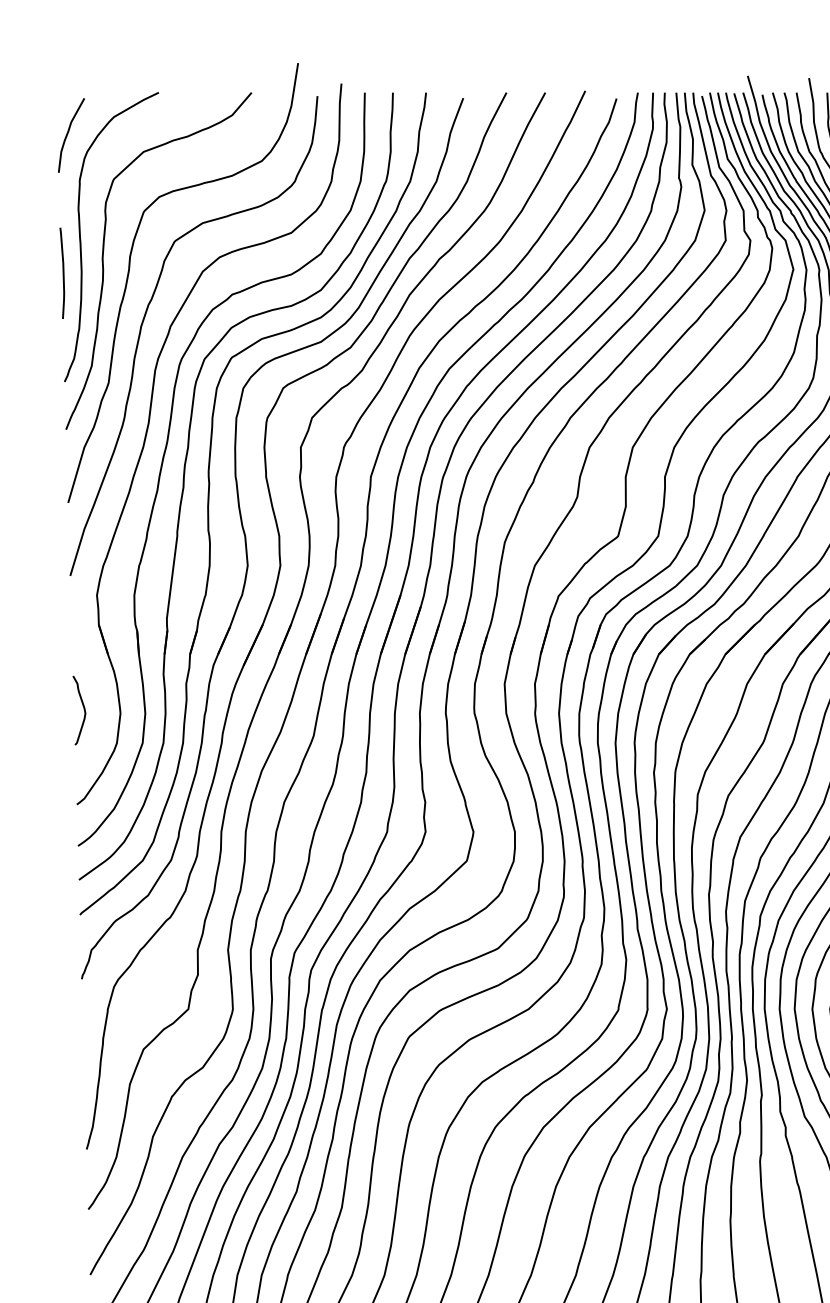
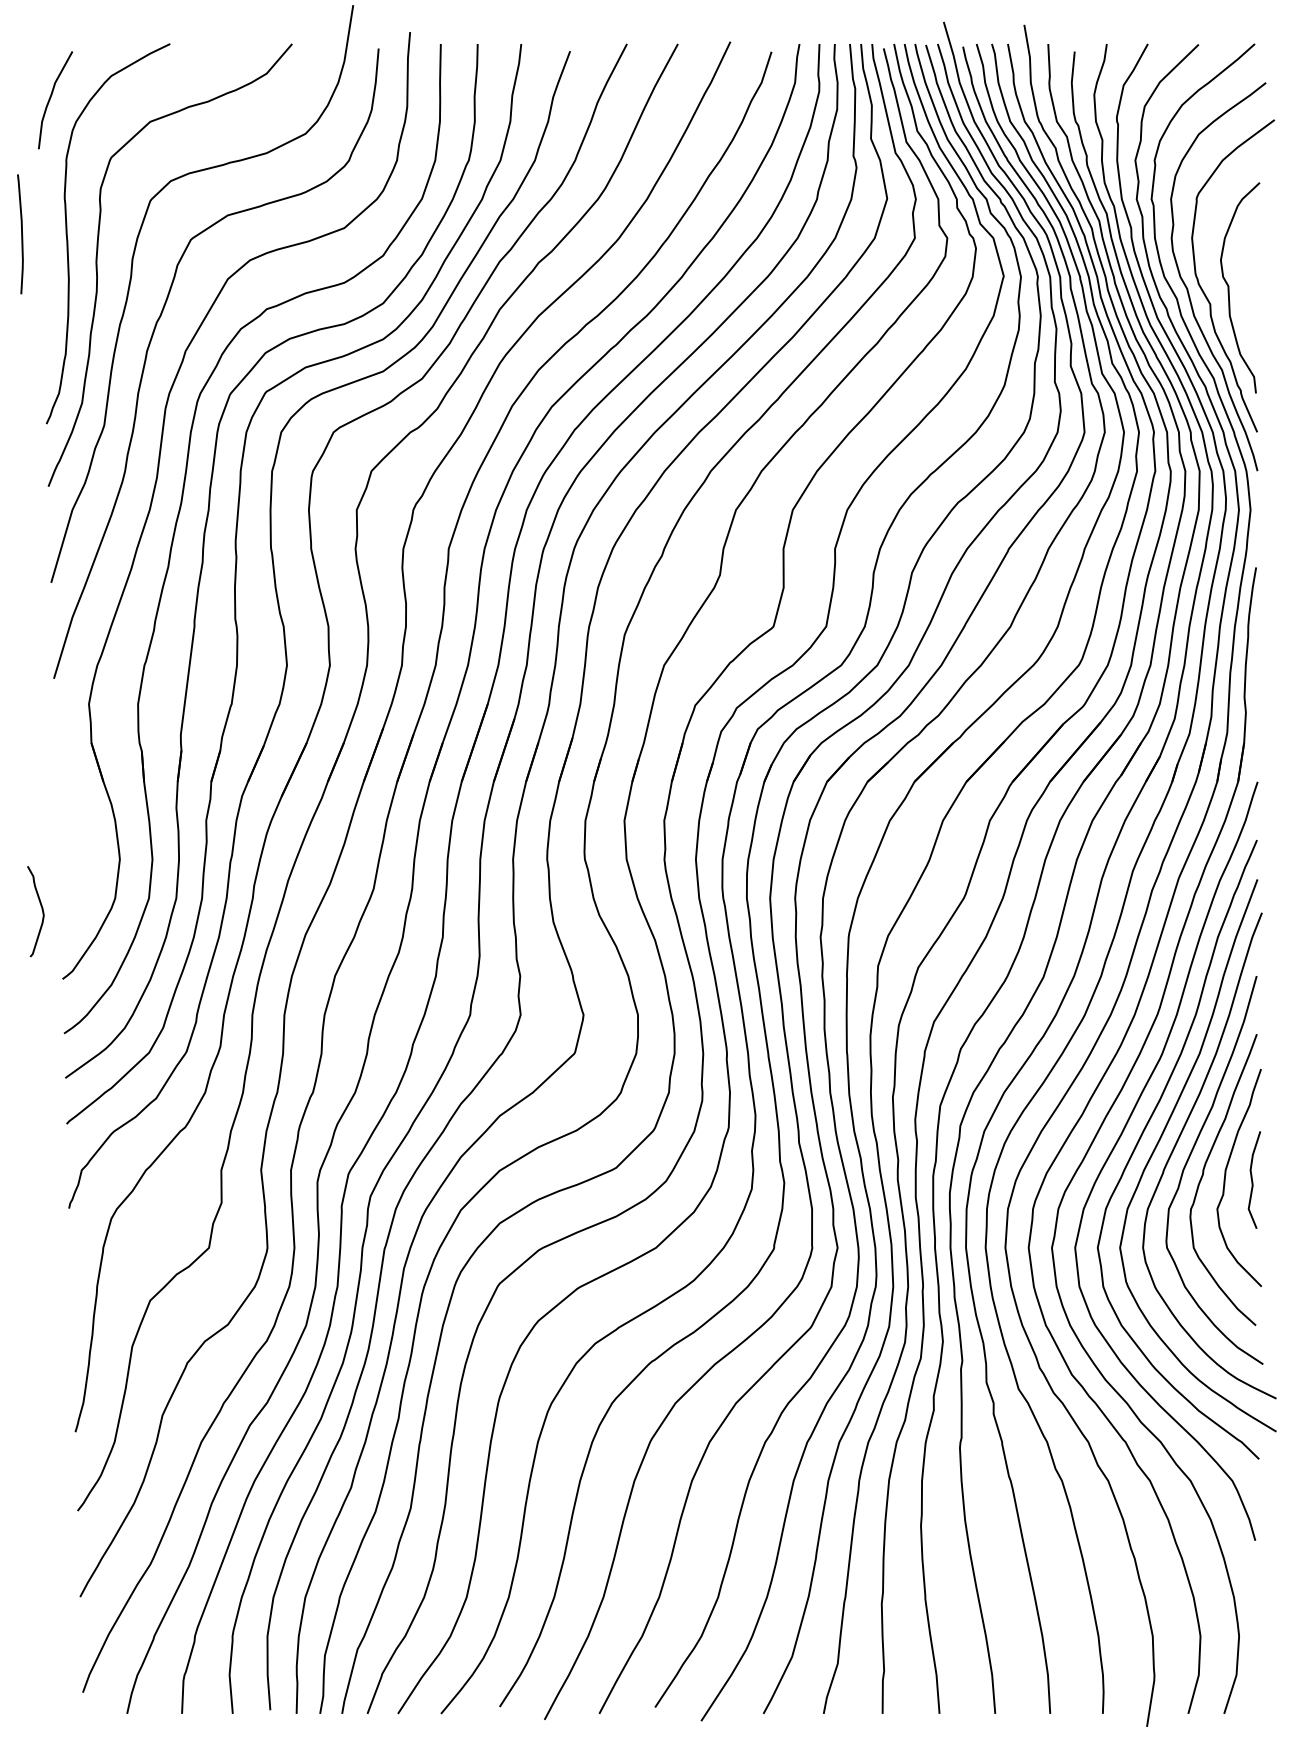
curve: (63, 273) -> (21, 234), moved
curve: (83, 708) -> (41, 909), moved

